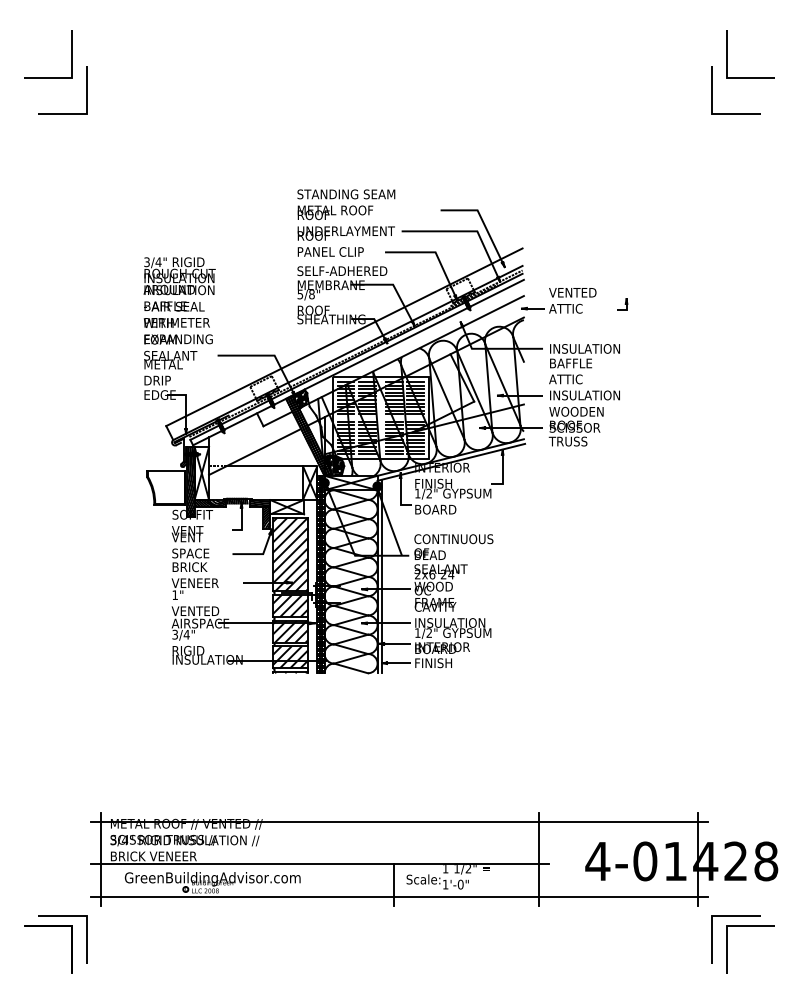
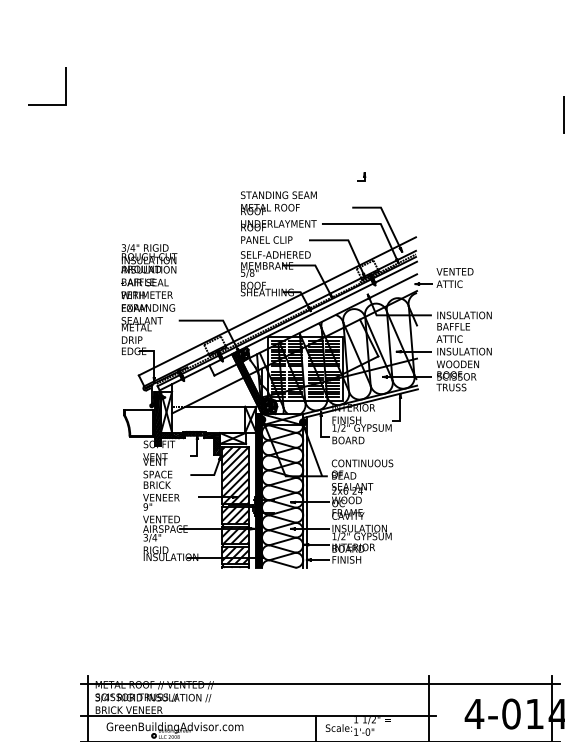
line: (62, 113) -> (58, 132), removed
part: (622, 304) -> (361, 177), moved
text: (175, 595) -> (146, 507), 1" -> 9"

